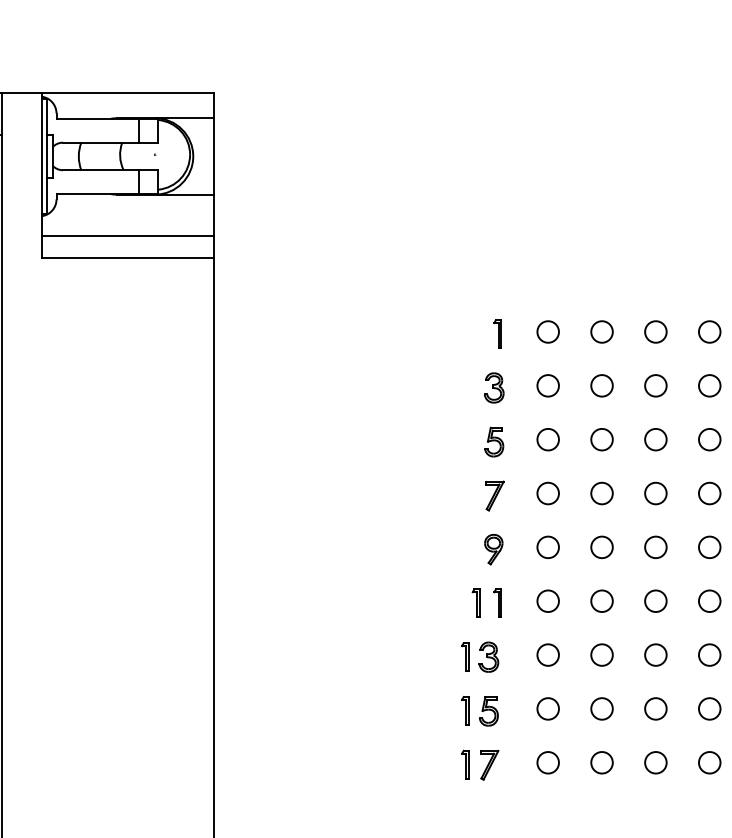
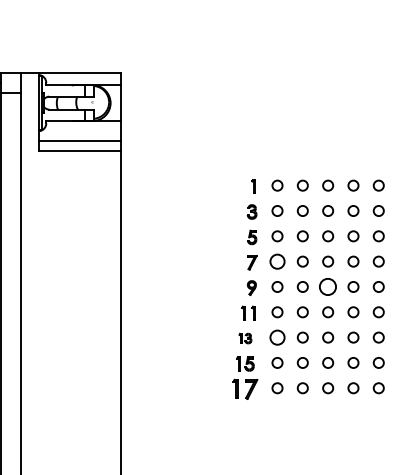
circle: (548, 493) -> (277, 261), size x1.4
circle: (656, 546) -> (328, 286), size x1.6
circle: (548, 654) -> (277, 337), size x1.4
part: (480, 656) -> (245, 338), size x0.7
part: (480, 765) -> (245, 389), size x1.4

